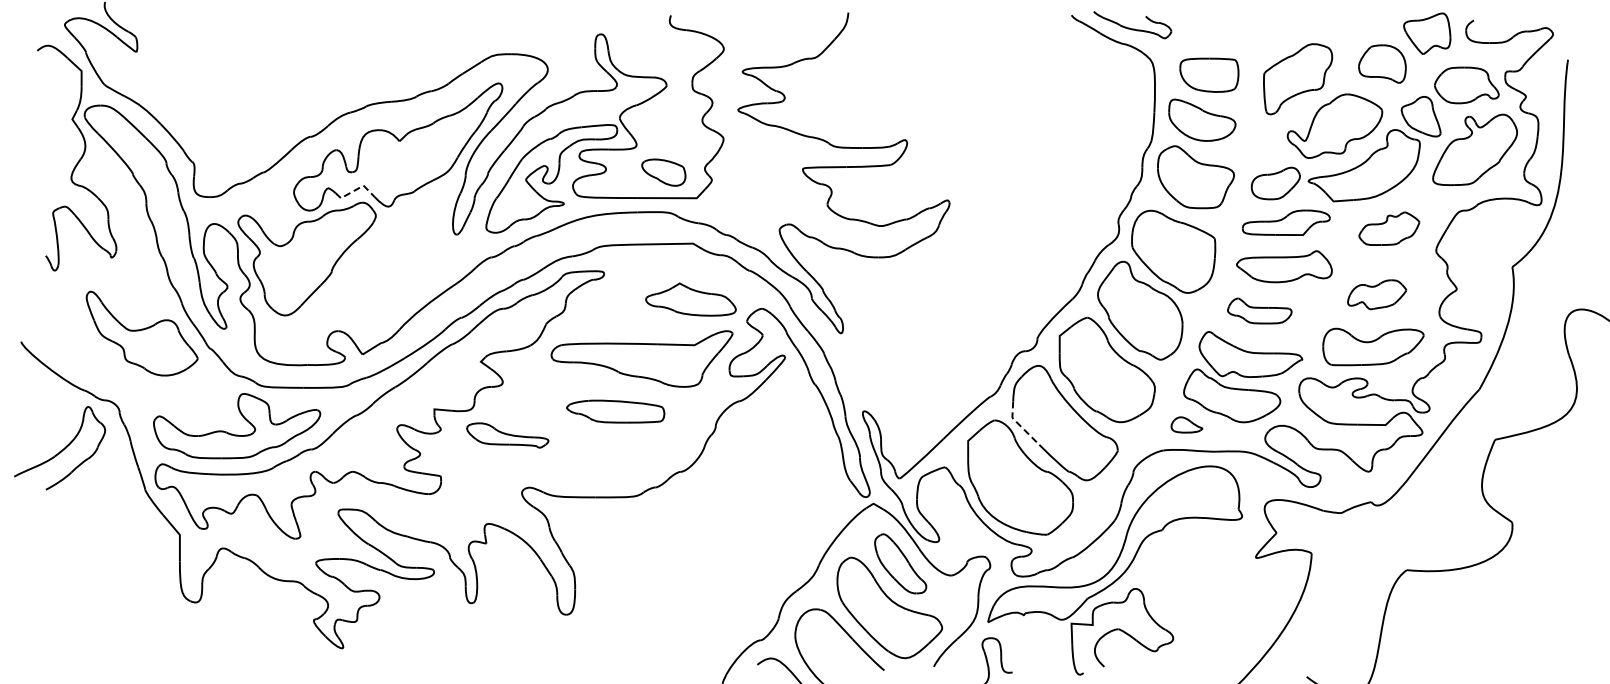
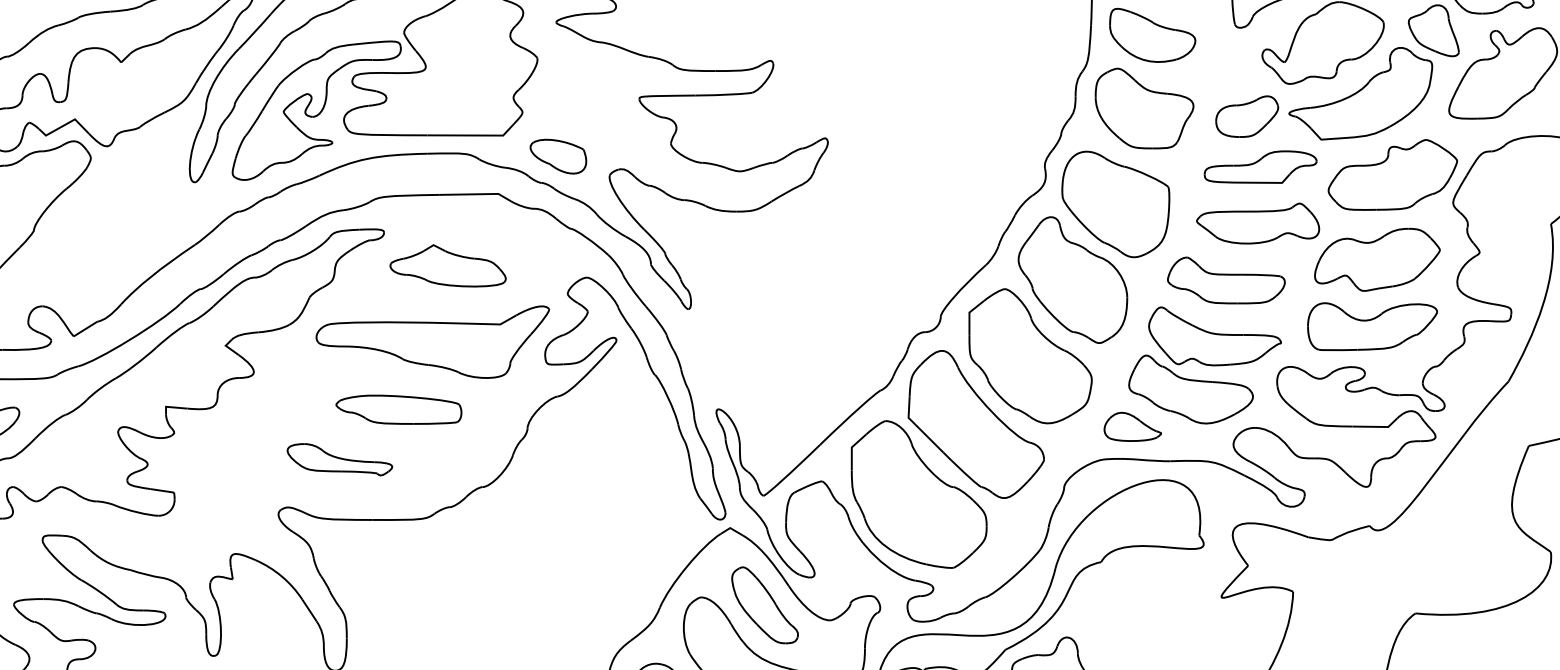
part: (663, 172) -> (557, 156), moved
line: (355, 189) -> (64, 124), dashed -> solid
part: (1389, 228) -> (1393, 174), size x1.67
part: (1376, 294) -> (1376, 259), size x1.67
part: (690, 299) -> (447, 265), moved
part: (1259, 310) -> (1226, 279), size x1.43
part: (1186, 424) -> (1132, 426), size x1.43
line: (1019, 425) -> (917, 427), dashed -> solid
part: (507, 435) -> (339, 459), moved

